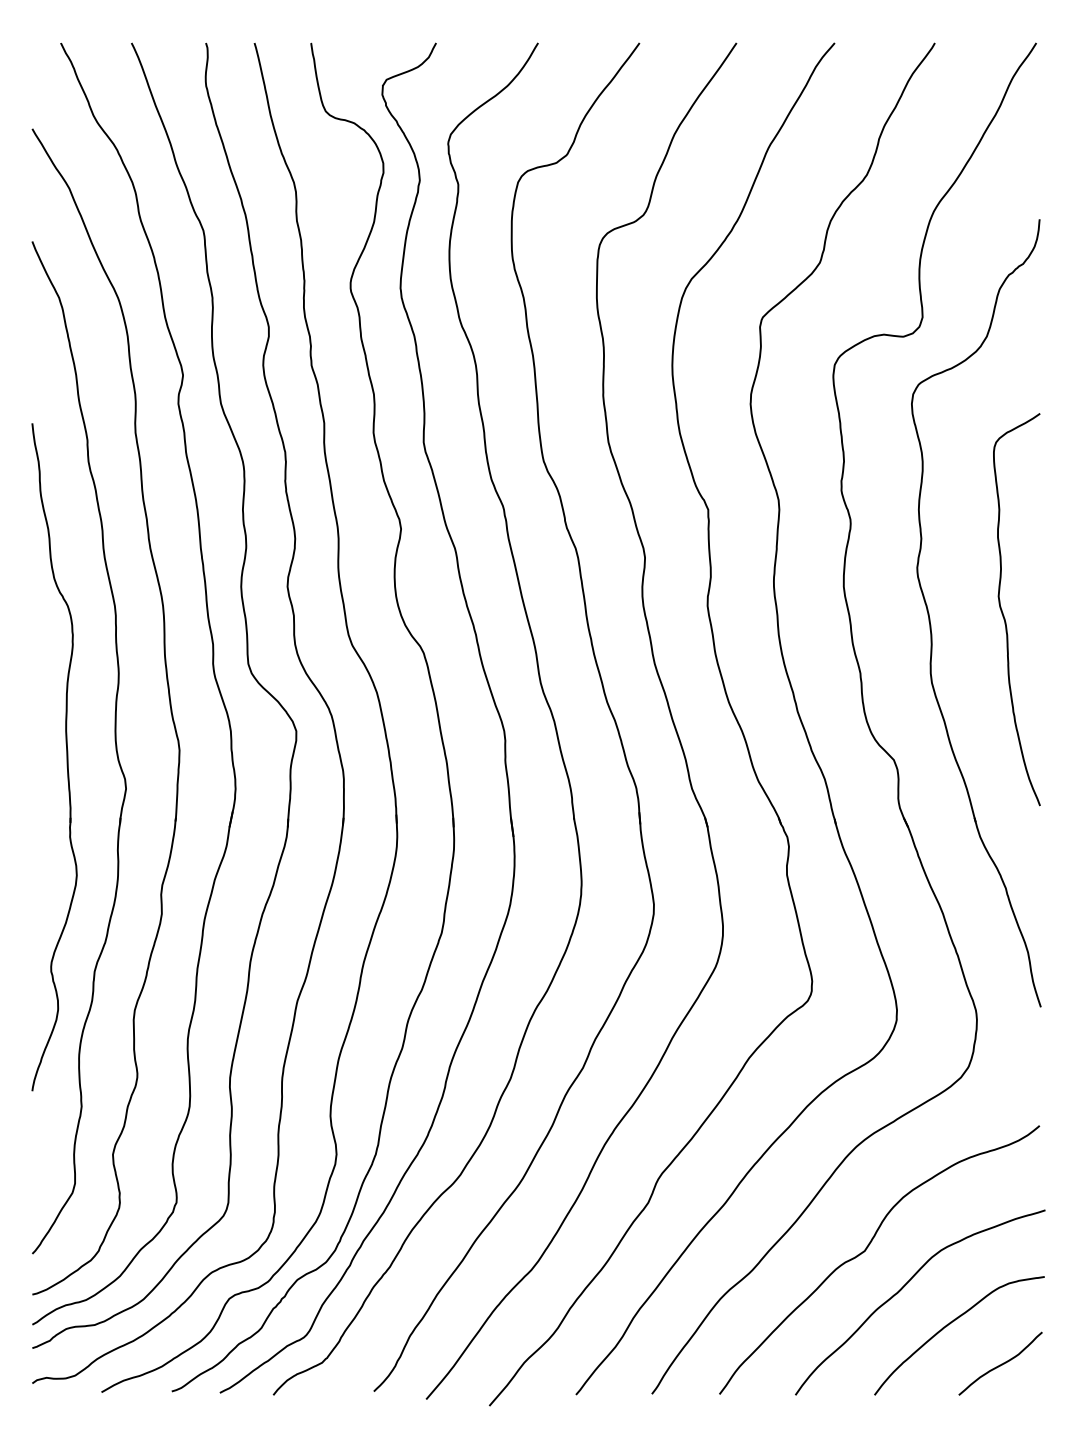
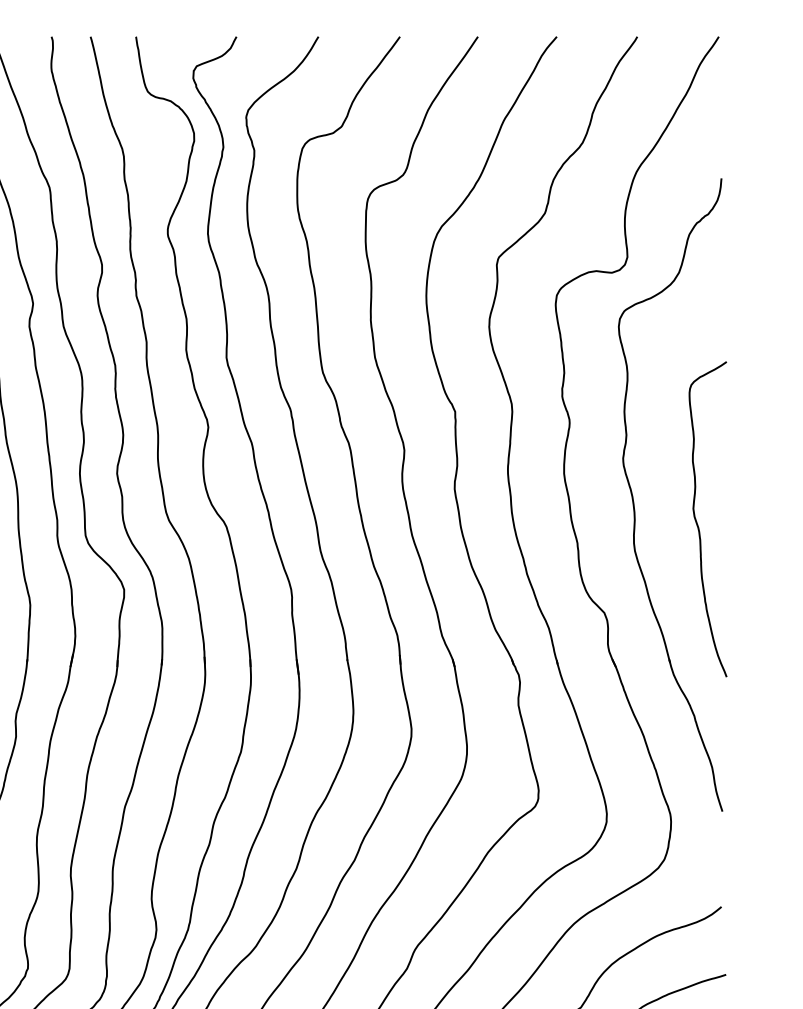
curve: (1003, 612) -> (697, 521), moved

